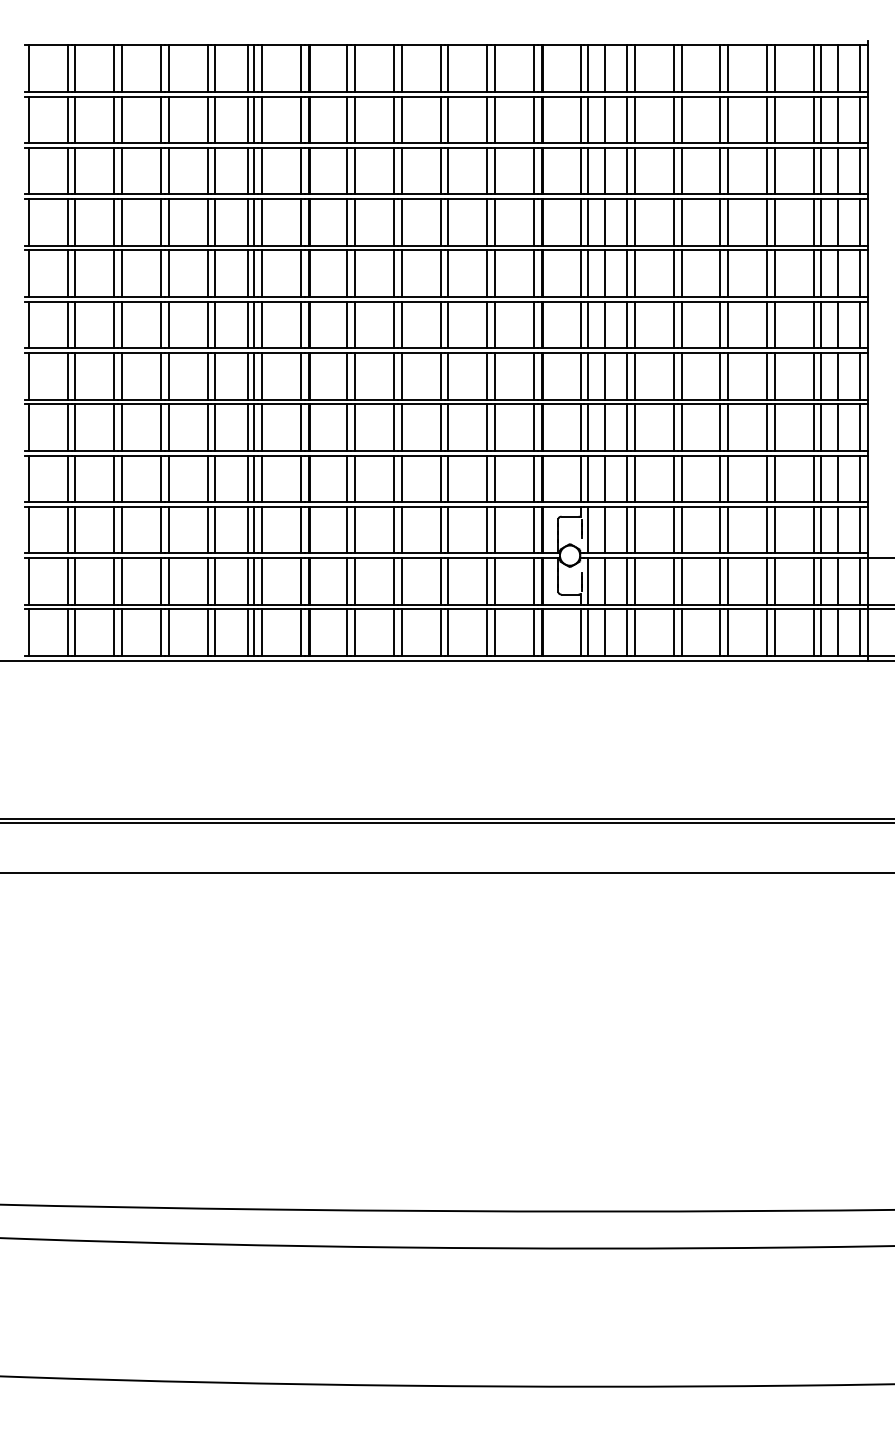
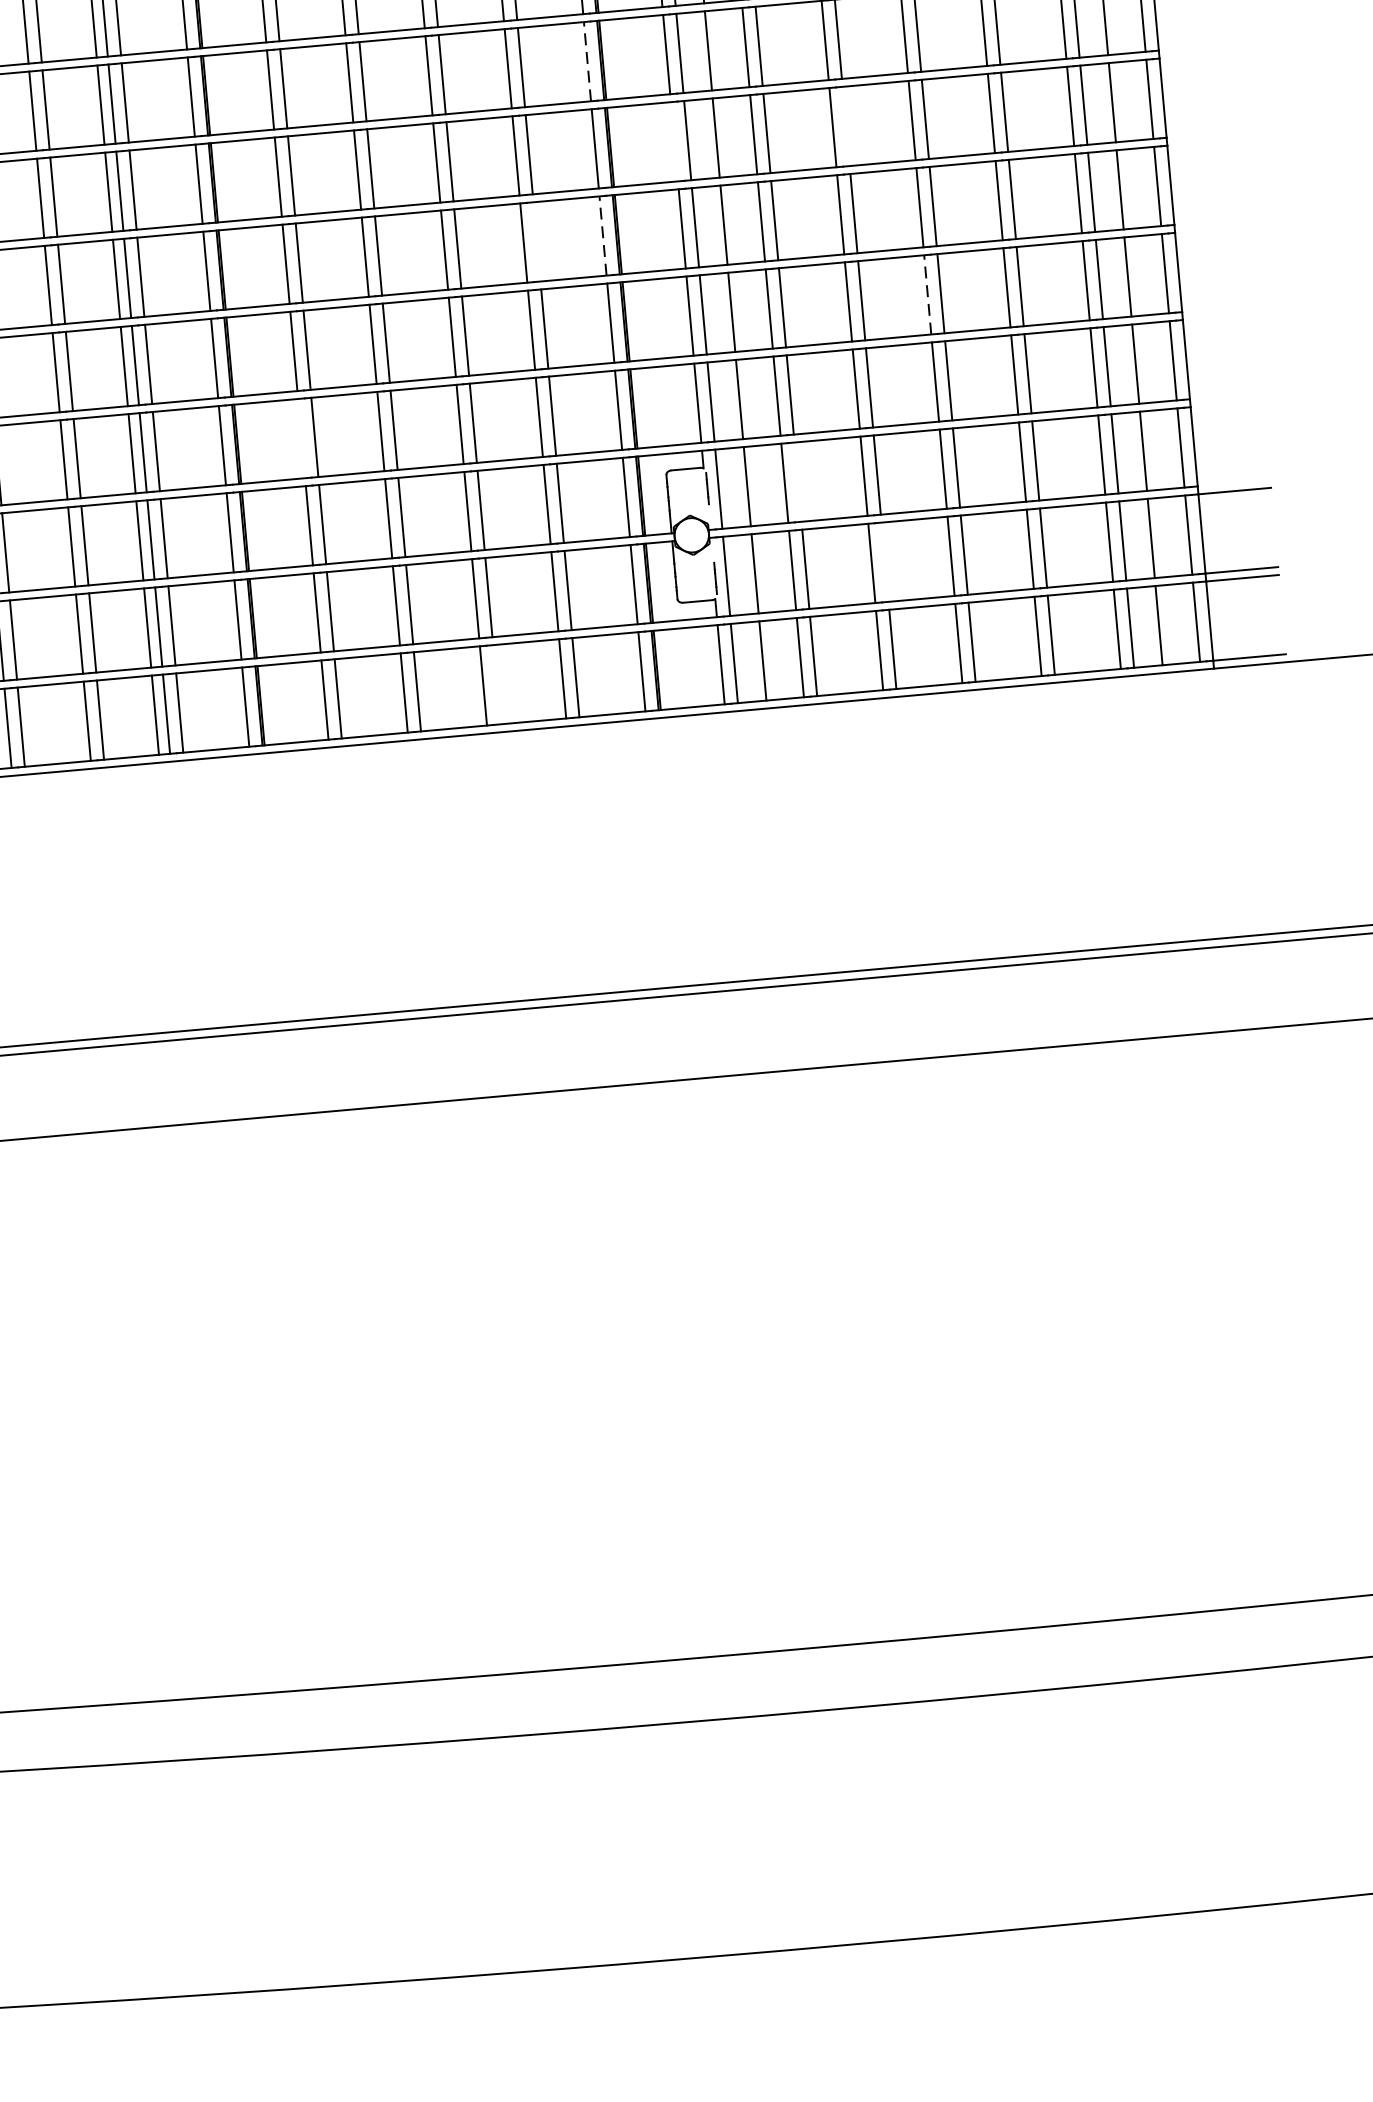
line: (533, 273) -> (586, 61), solid -> dashed
line: (580, 324) -> (674, 140), removed
line: (681, 324) -> (846, 125), removed
line: (495, 375) -> (537, 240), removed
line: (533, 375) -> (602, 234), solid -> dashed
line: (720, 427) -> (927, 294), solid -> dashed
line: (347, 478) -> (301, 438), removed
line: (634, 529) -> (797, 481), removed
line: (681, 581) -> (885, 562), removed
line: (448, 632) -> (496, 684), removed

